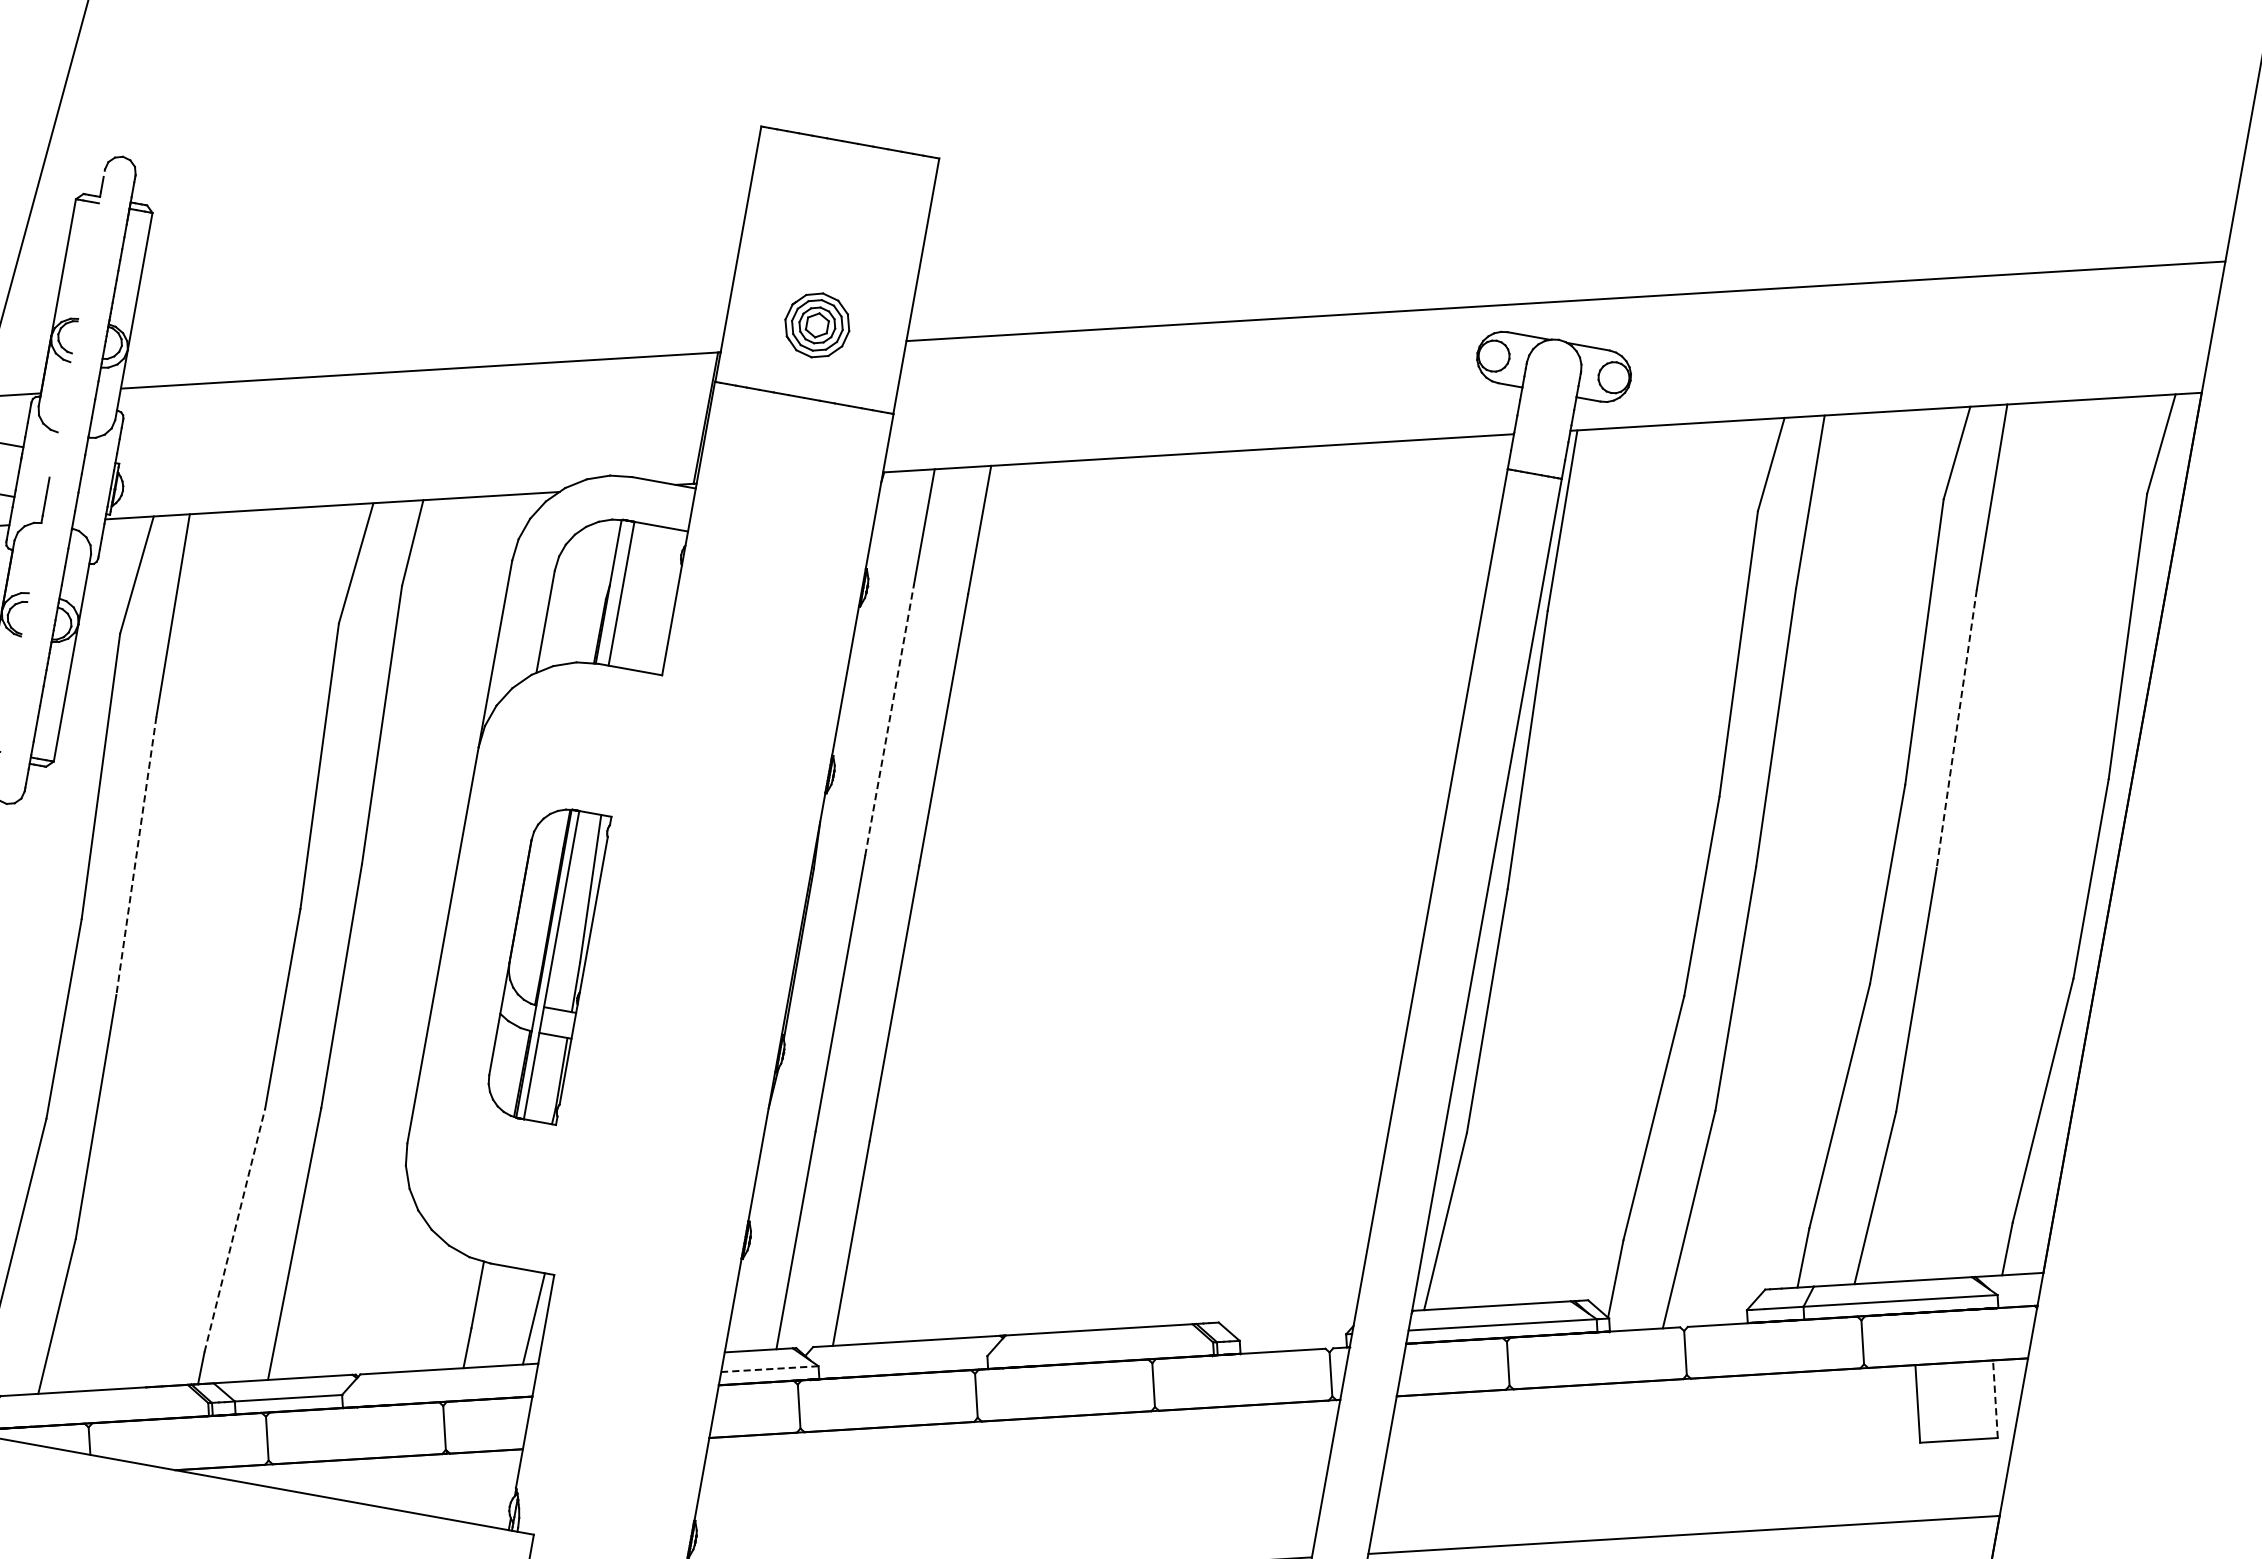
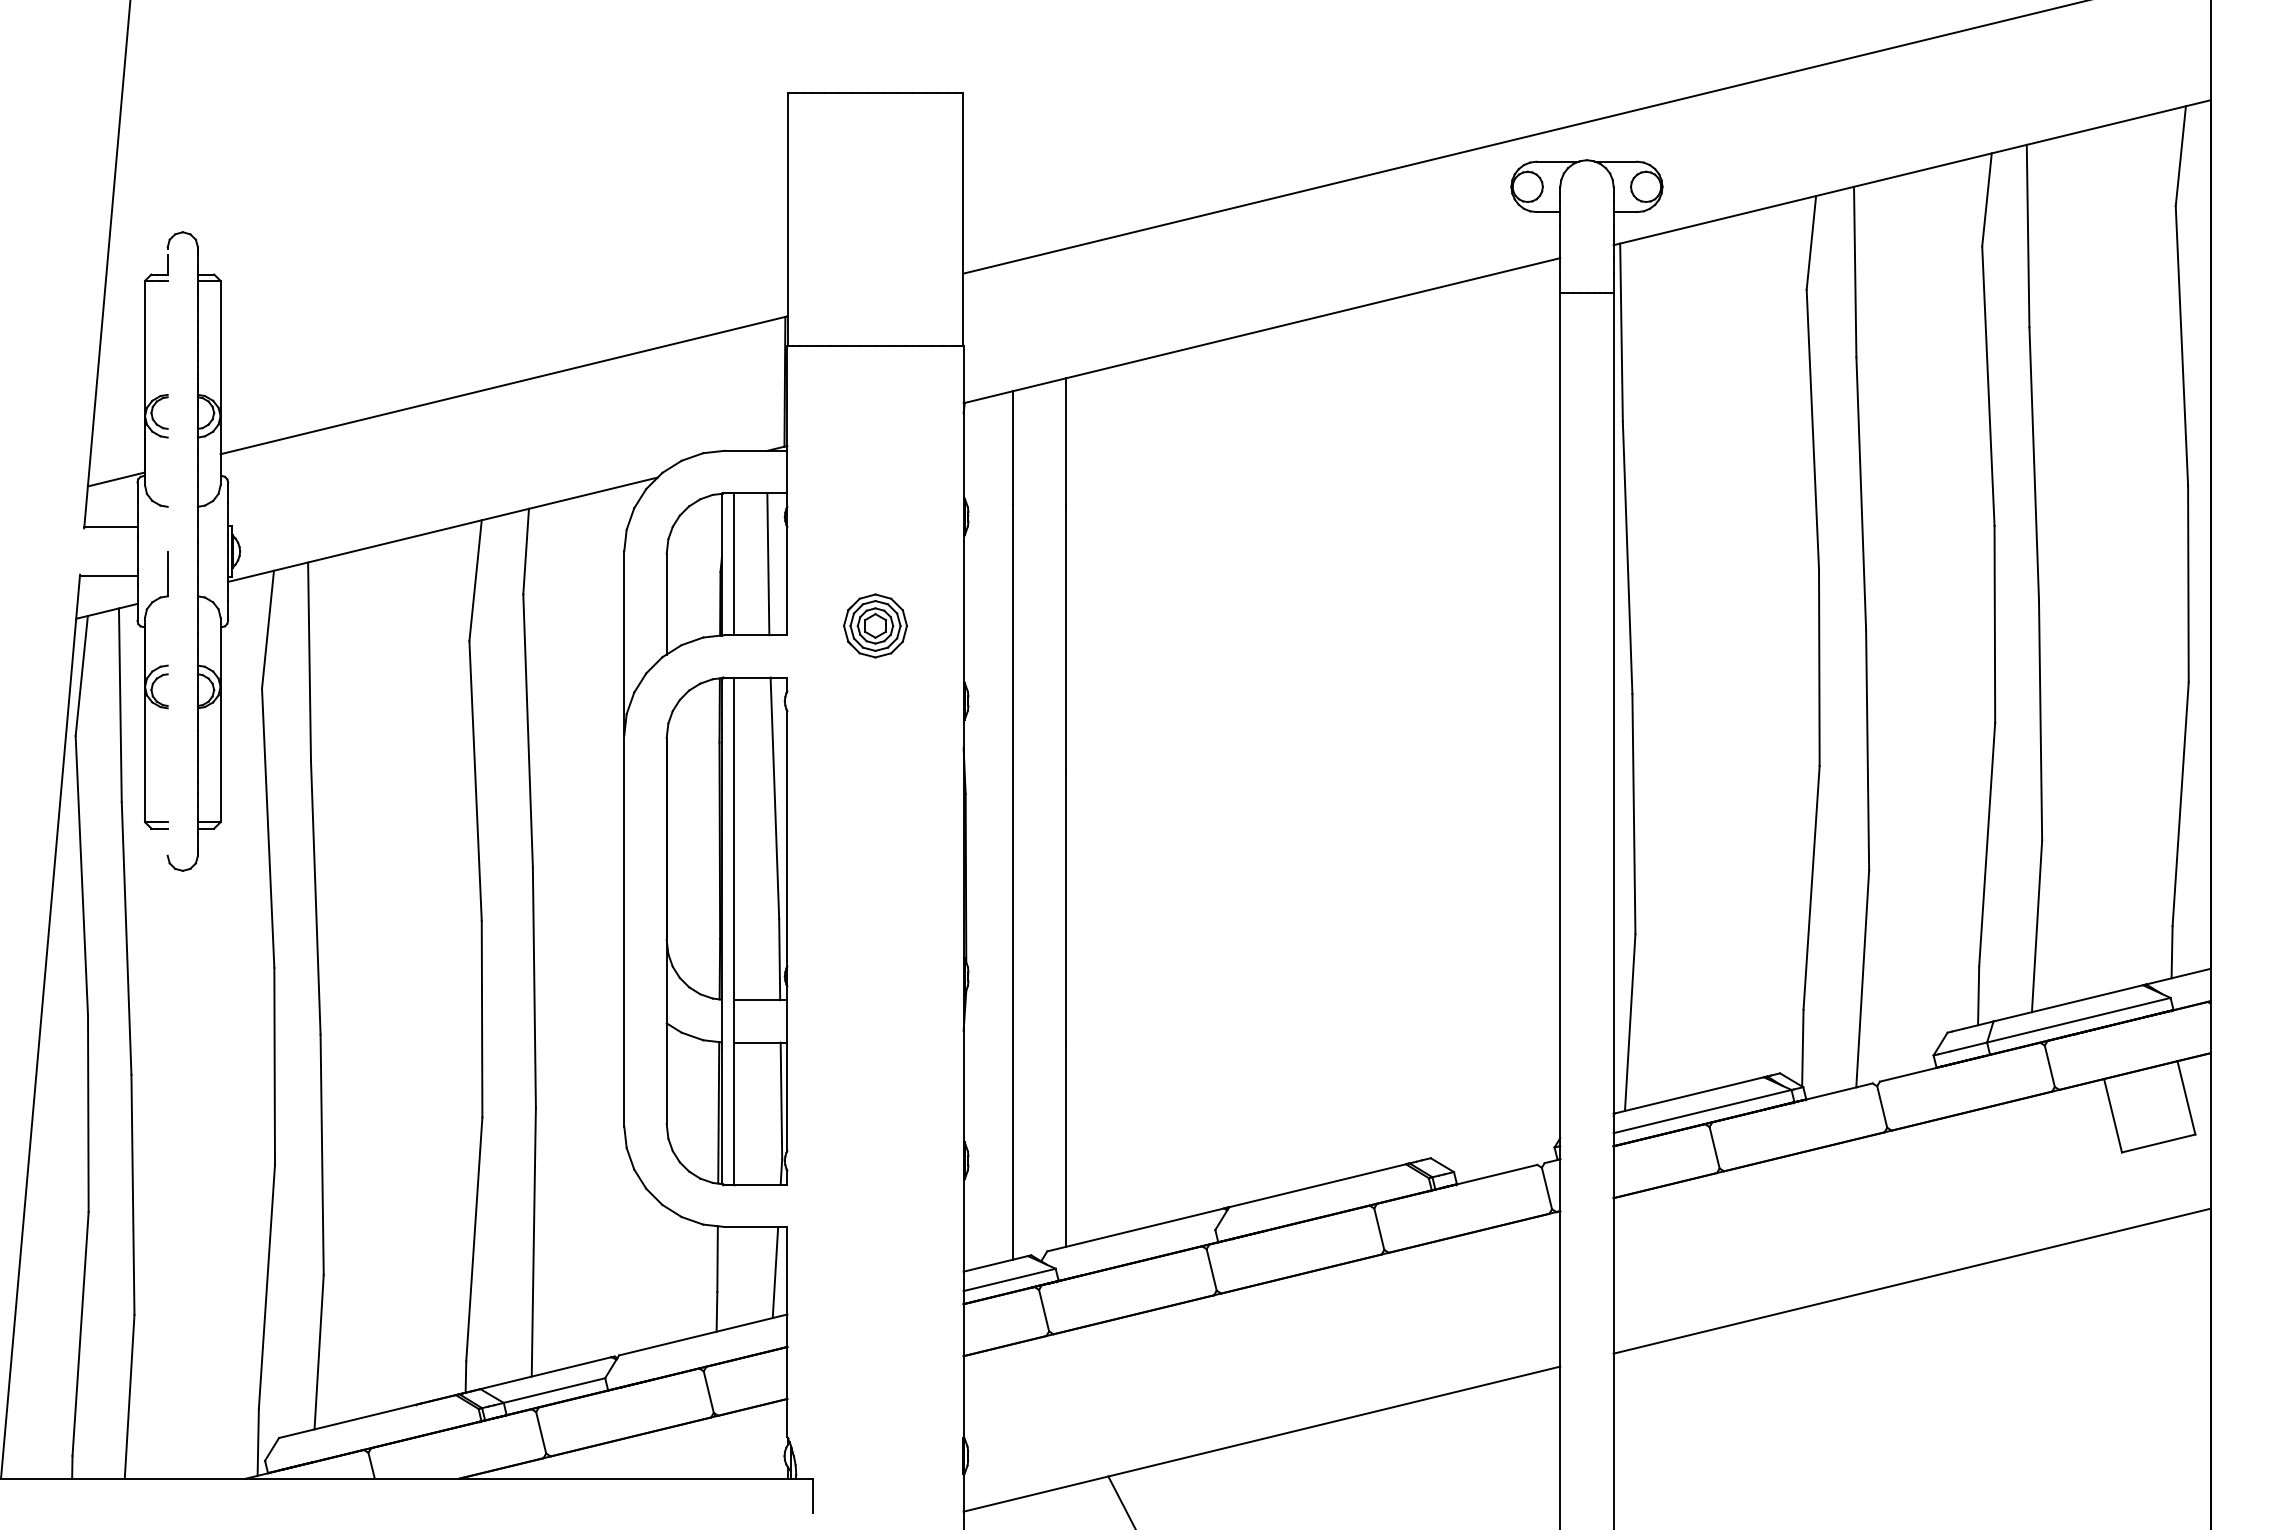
part: (817, 324) -> (875, 625), moved
line: (655, 600) -> (768, 564), added
line: (889, 719) -> (1012, 638), dashed -> solid
line: (1957, 728) -> (2034, 463), dashed -> solid
line: (136, 856) -> (315, 898), dashed -> solid
part: (546, 964) -> (726, 931), size x1.67
line: (235, 1229) -> (474, 1238), dashed -> solid
line: (769, 1369) -> (1009, 1280), dashed -> solid
line: (1995, 1398) -> (2186, 1097), dashed -> solid

